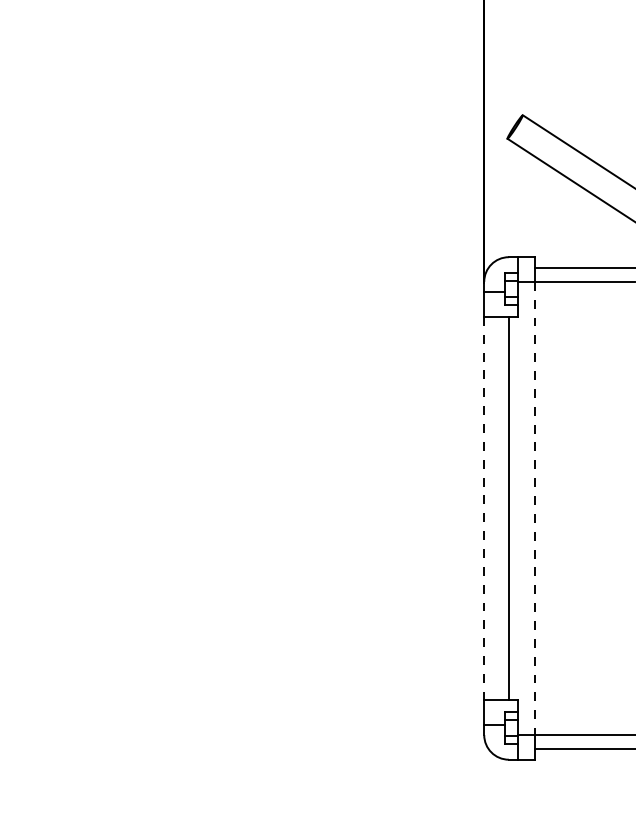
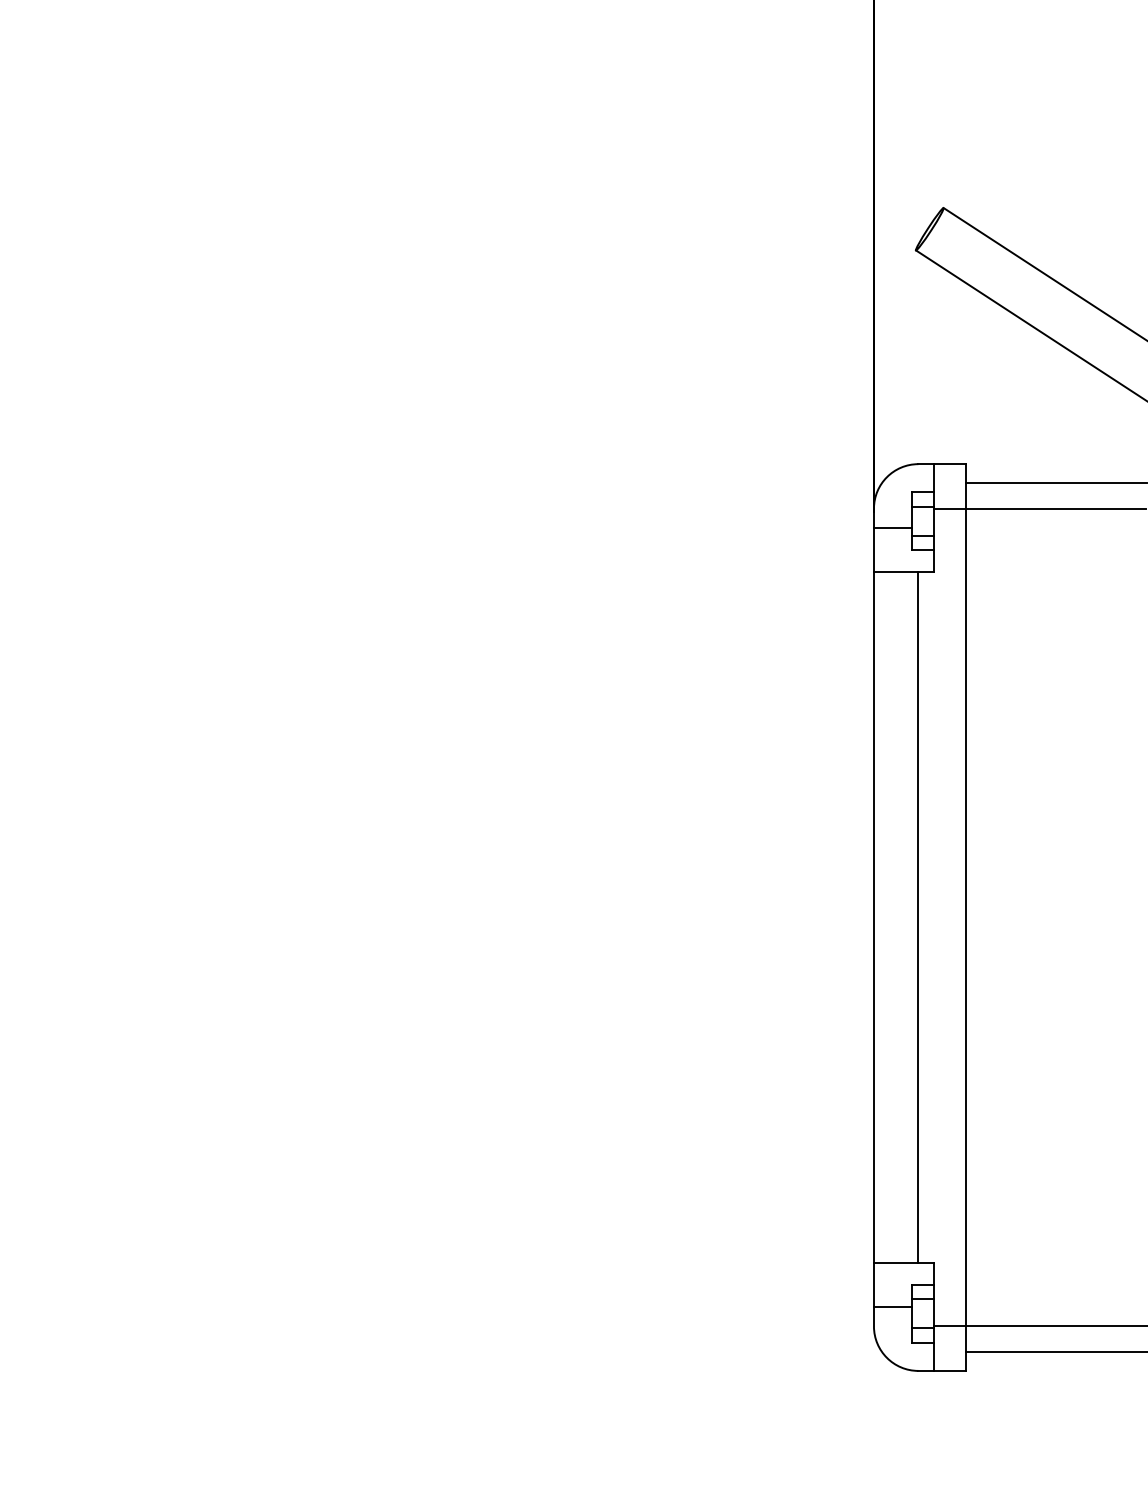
line: (484, 508) -> (874, 917), dashed -> solid
line: (535, 508) -> (966, 917), dashed -> solid

